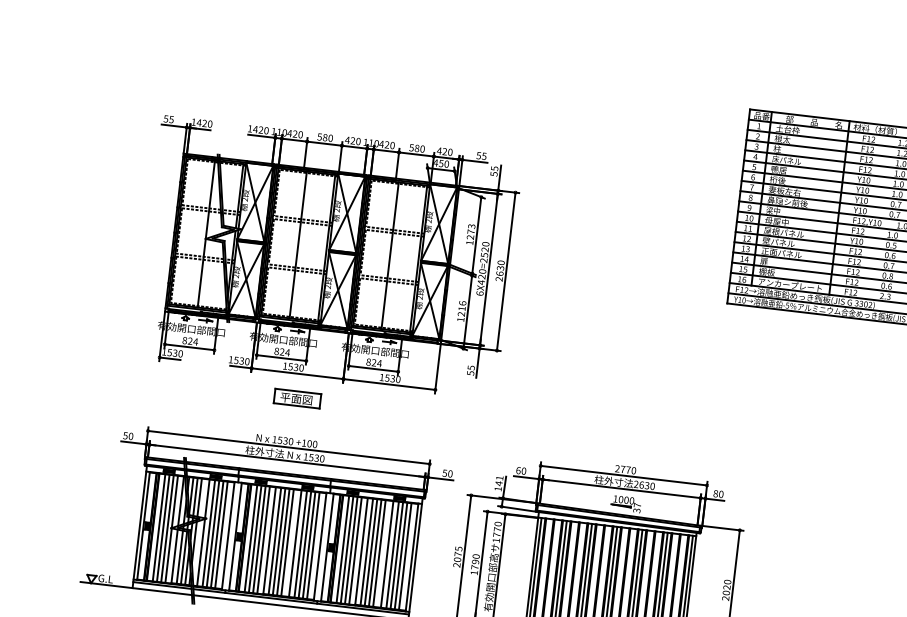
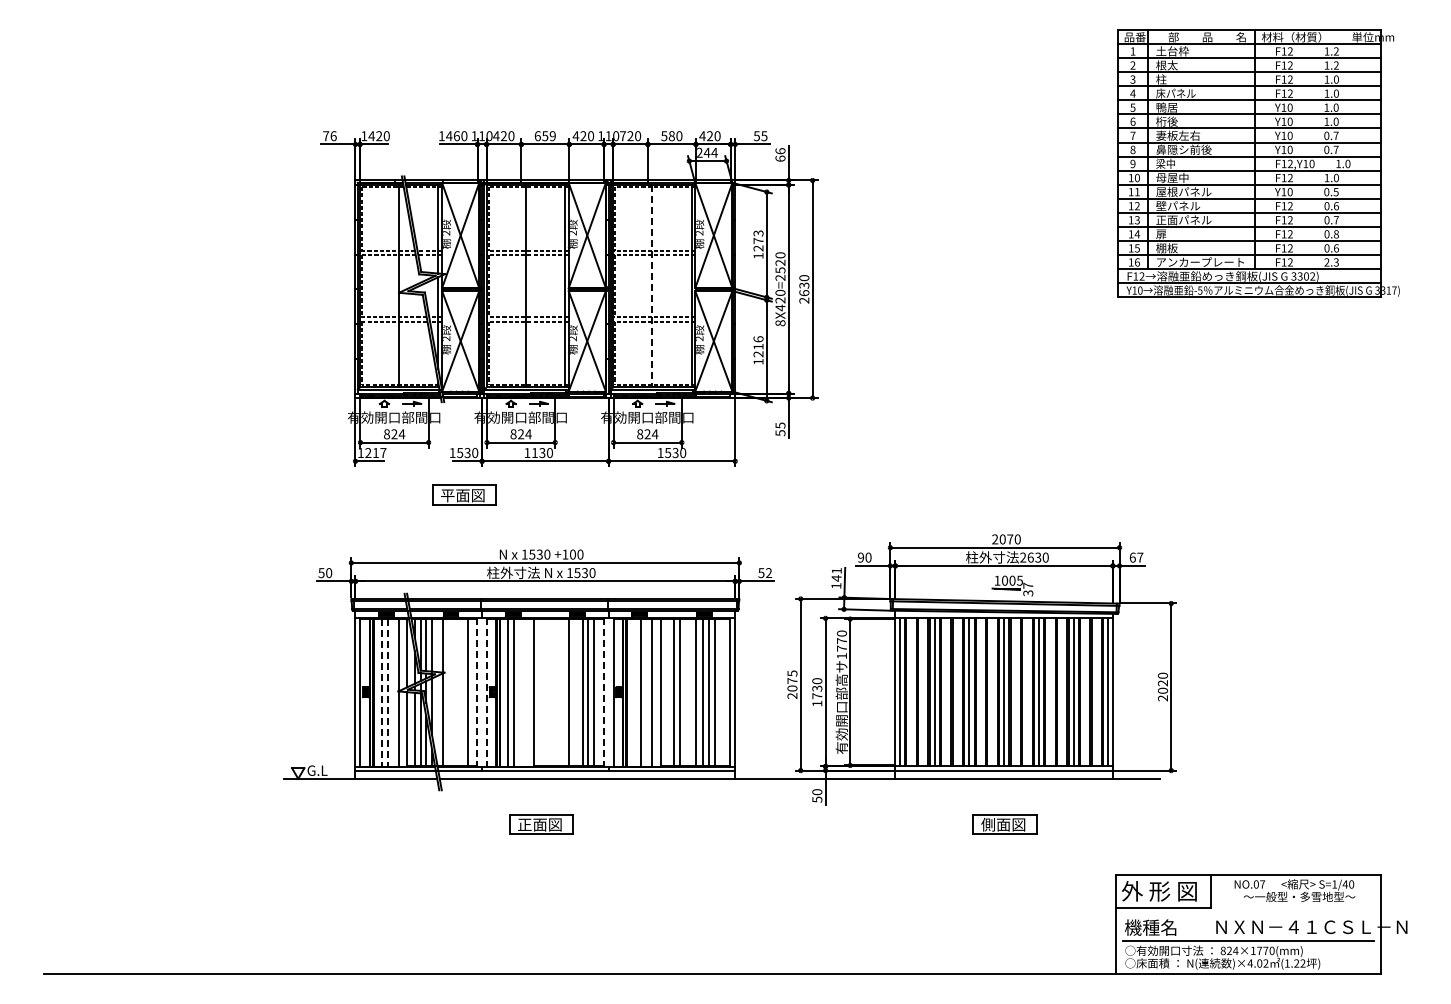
text: (168, 119) -> (329, 136), 55 -> 76
text: (260, 130) -> (456, 136), 1420 -> 1460
text: (324, 137) -> (544, 136), 580 -> 659
text: (381, 144) -> (622, 136), 420 -> 720
text: (441, 163) -> (707, 152), 450 -> 244
text: (494, 171) -> (780, 154), 55 -> 66
line: (390, 255) -> (652, 286), solid -> dashed
text: (480, 293) -> (780, 323), 6X420=2520 -> 8X420=2520
text: (174, 353) -> (375, 453), 1530 -> 1217
text: (290, 367) -> (534, 453), 1530 -> 1130
part: (297, 398) -> (464, 494), moved
text: (622, 469) -> (1002, 539), 2770 -> 2070
text: (518, 470) -> (861, 557), 60 -> 90
text: (450, 474) -> (769, 573), 50 -> 52
text: (718, 493) -> (1136, 557), 80 -> 67
text: (631, 500) -> (1019, 580), 1000 -> 1005
line: (158, 527) -> (381, 692), solid -> dashed
line: (163, 528) -> (387, 692), solid -> dashed
line: (167, 528) -> (393, 692), removed
line: (208, 533) -> (450, 692), removed
line: (213, 534) -> (456, 692), removed
line: (216, 534) -> (461, 692), removed
line: (228, 536) -> (477, 693), solid -> dashed
line: (235, 537) -> (487, 693), solid -> dashed
line: (259, 539) -> (519, 692), removed
line: (263, 539) -> (525, 692), removed
line: (275, 541) -> (541, 692), removed
line: (279, 541) -> (547, 692), removed
line: (283, 542) -> (552, 692), removed
line: (287, 542) -> (558, 692), removed
line: (300, 544) -> (576, 692), removed
line: (319, 547) -> (603, 693), solid -> dashed
line: (342, 549) -> (634, 692), removed
line: (351, 550) -> (646, 692), removed
line: (366, 551) -> (667, 692), removed
line: (379, 553) -> (685, 692), removed
line: (404, 556) -> (720, 692), removed
text: (475, 561) -> (817, 688), 1790 -> 1730

